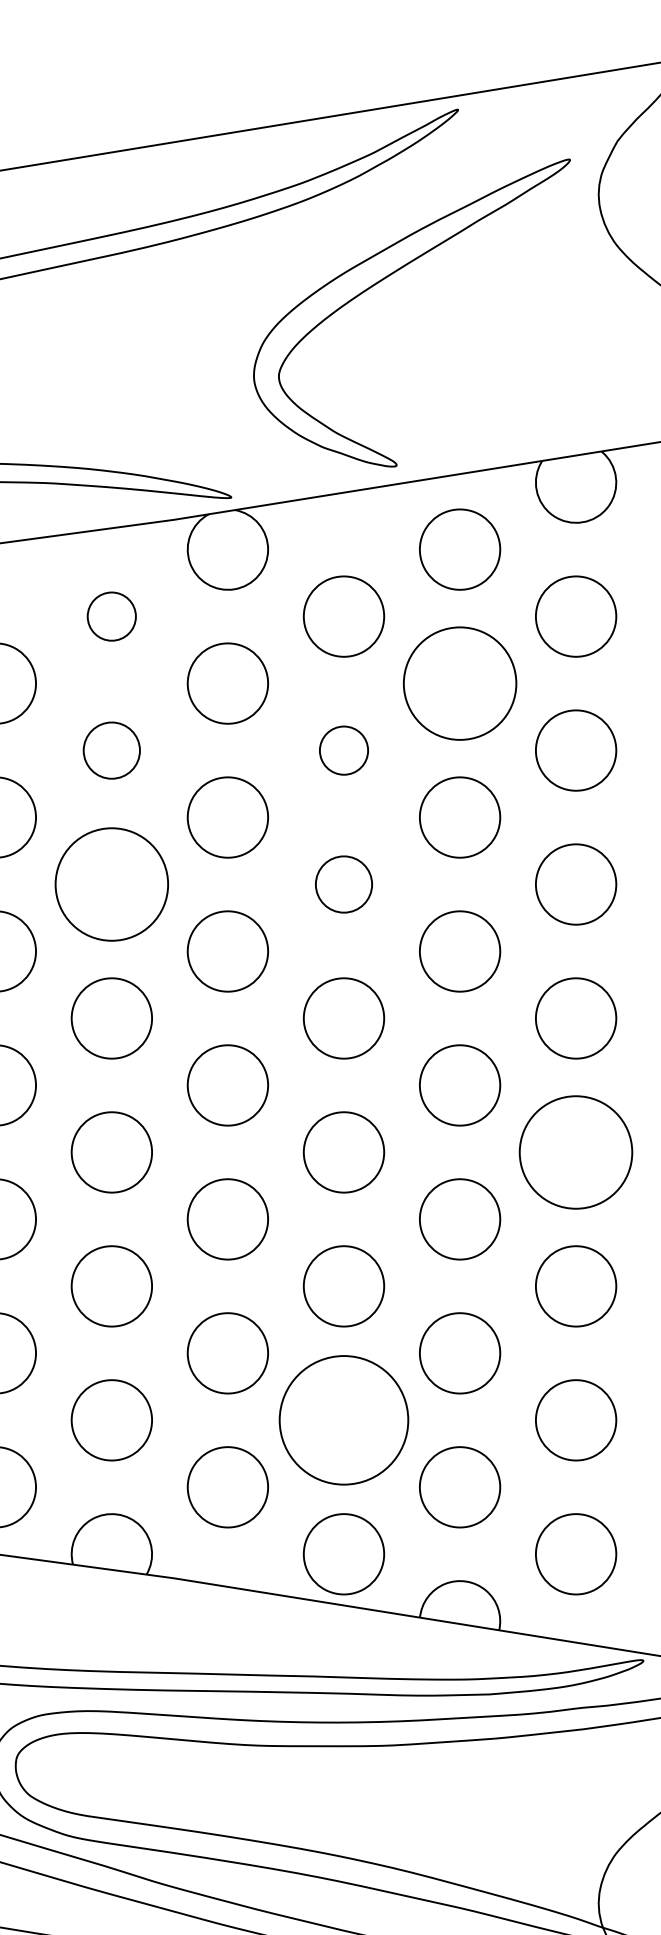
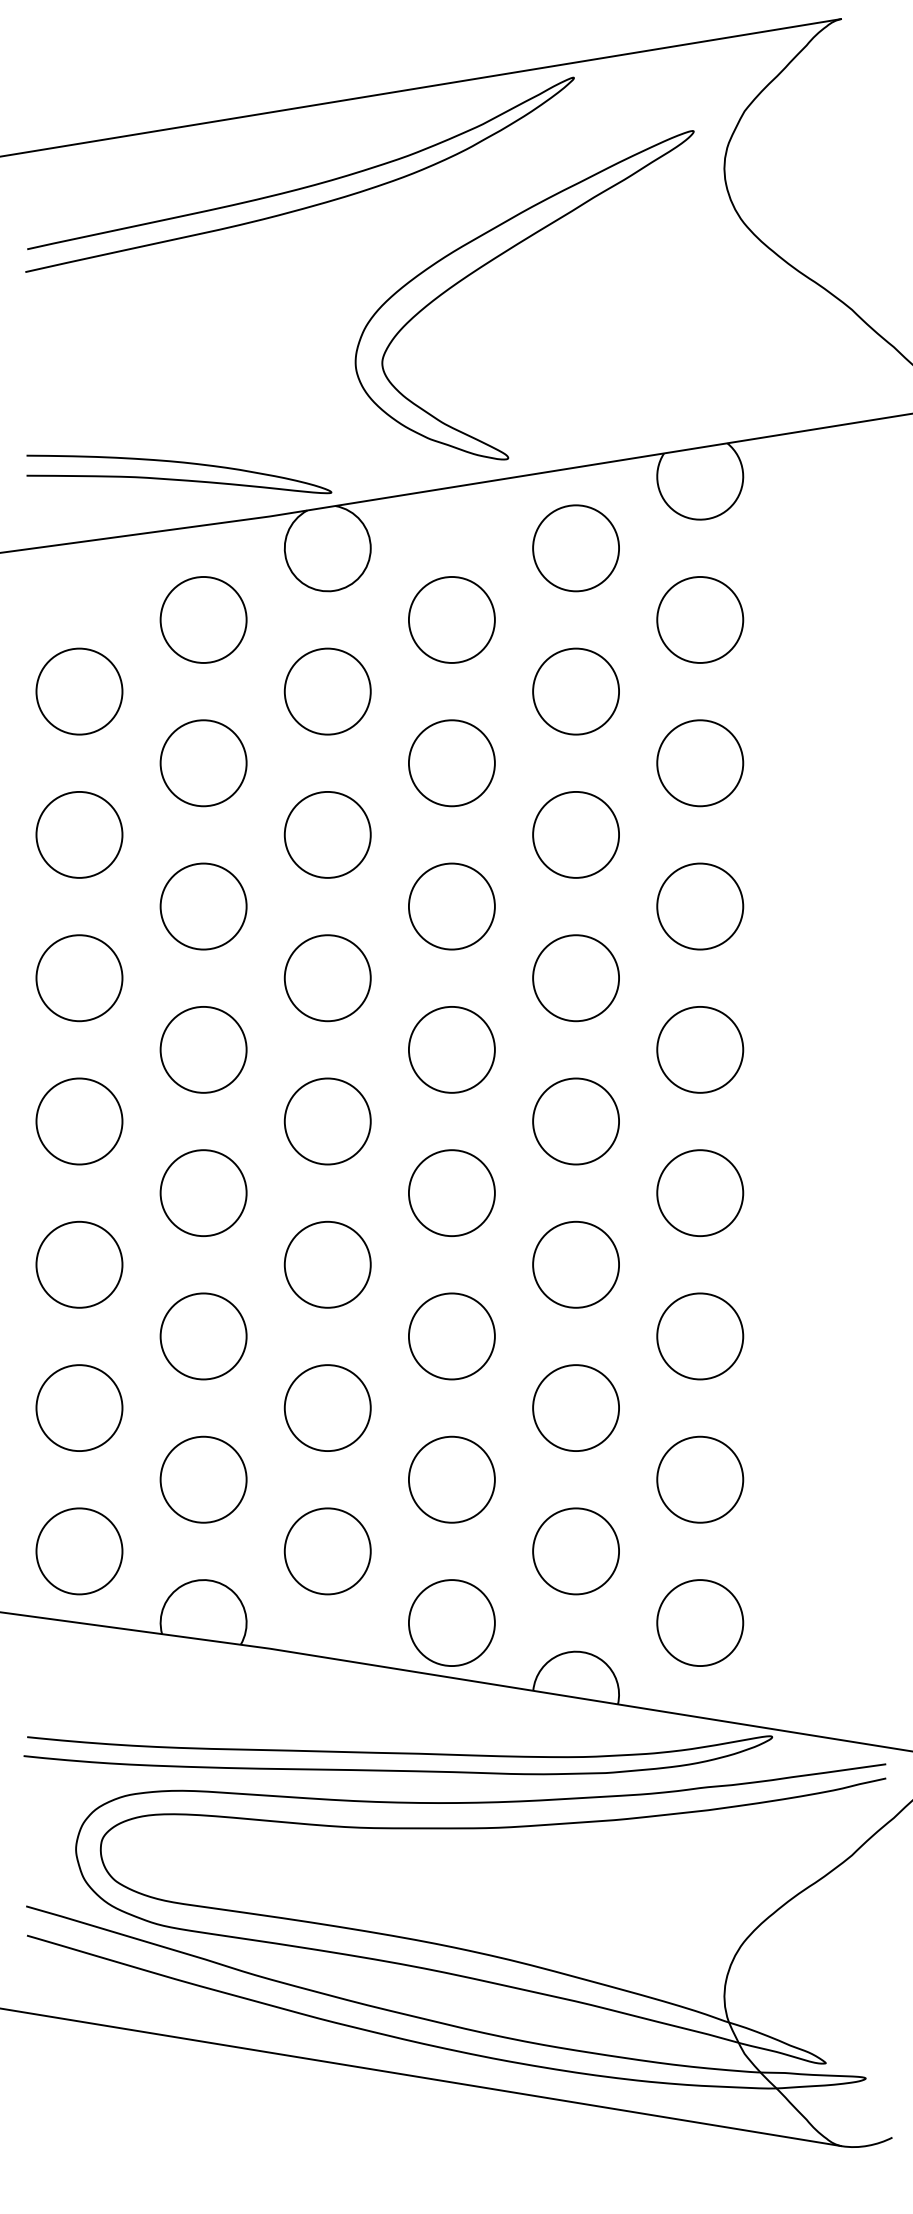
circle: (111, 616) -> (203, 619), size x1.67
circle: (459, 683) -> (575, 691), size x0.71
circle: (111, 750) -> (203, 763), size x1.43
circle: (343, 750) -> (451, 763), size x1.67
circle: (111, 884) -> (203, 906), size x0.71
circle: (343, 884) -> (451, 906), size x1.43
circle: (576, 1151) -> (700, 1192), size x0.71
circle: (343, 1420) -> (451, 1479), size x0.62

